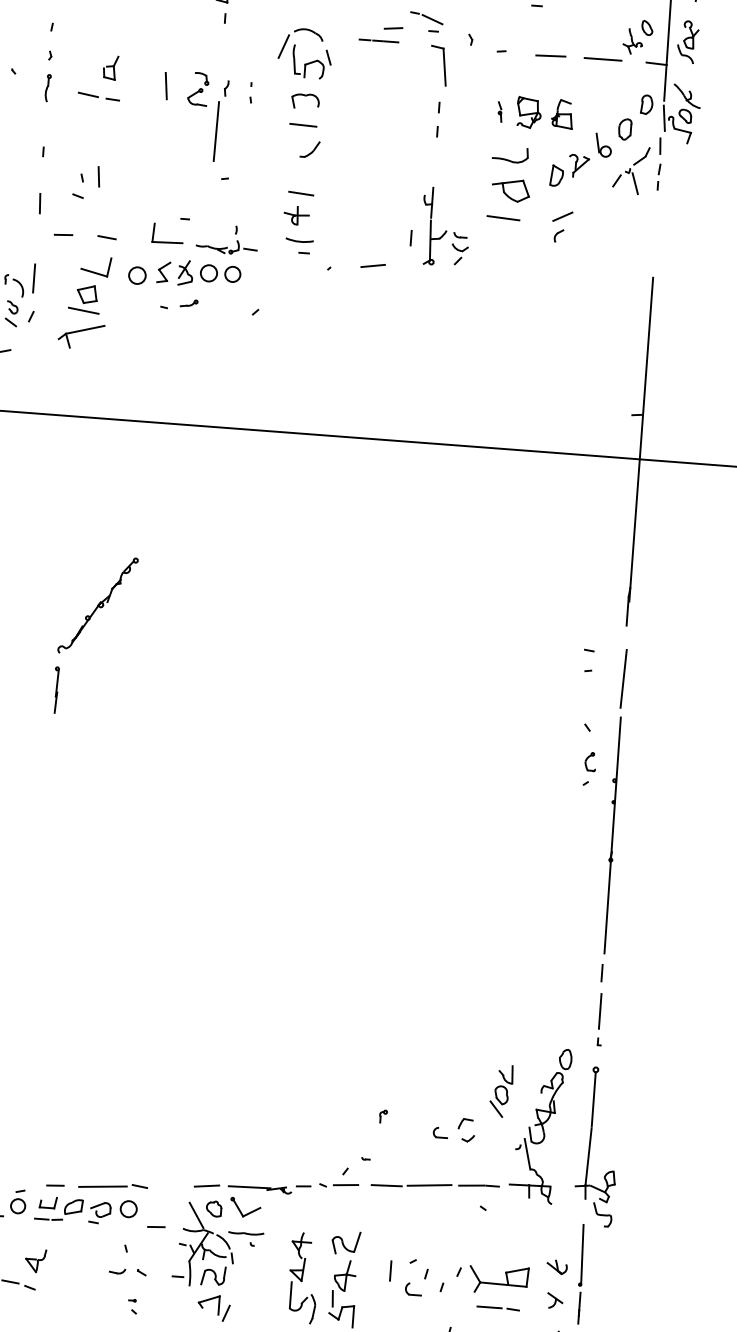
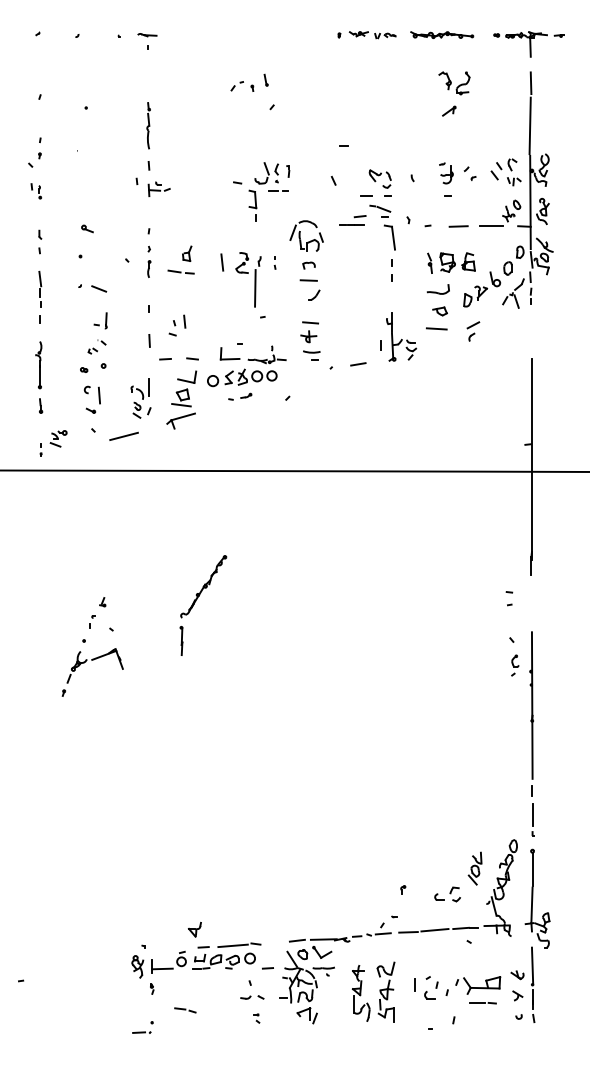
part: (304, 101) -> (308, 265), size x0.7
part: (499, 112) -> (429, 263), size x1.6
part: (509, 190) -> (439, 311), size x0.6
line: (622, 679) -> (531, 608), removed
part: (35, 1260) -> (194, 929), moved

